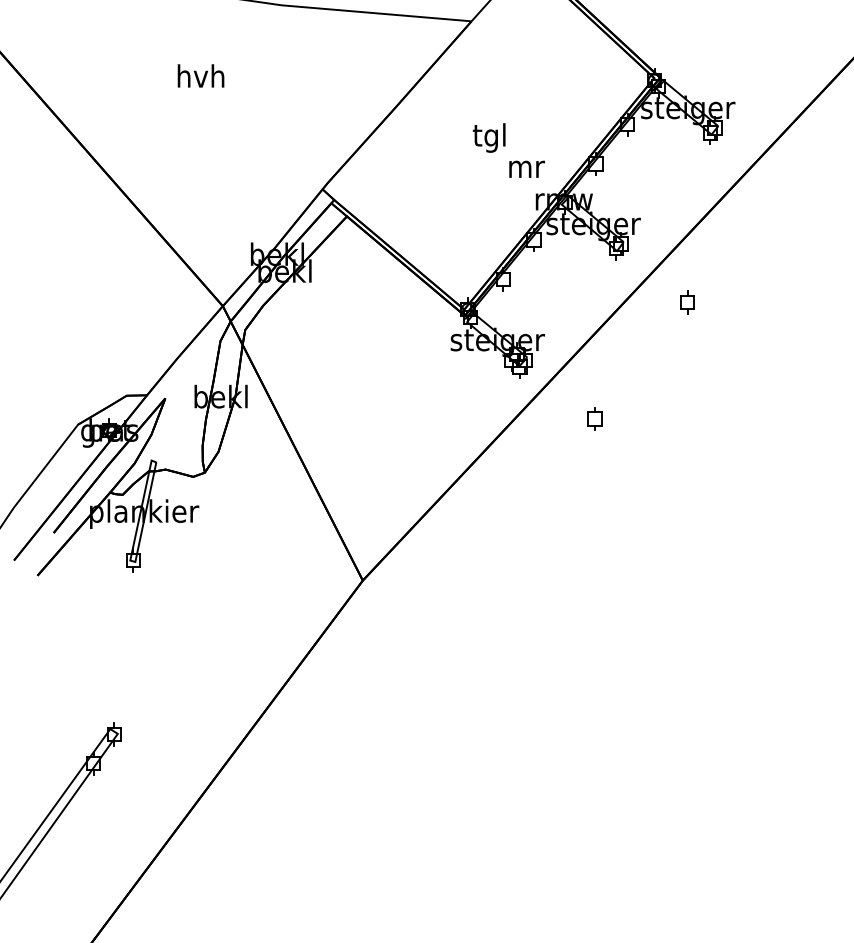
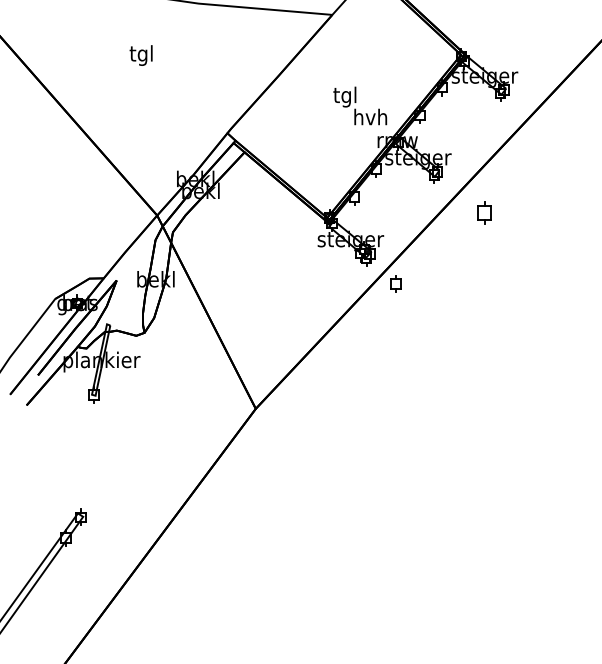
text: (200, 78) -> (141, 55), hvh -> tgl
text: (525, 165) -> (370, 116), mr -> hvh
part: (687, 302) -> (484, 212), size x1.4
part: (594, 418) -> (395, 283), moved

